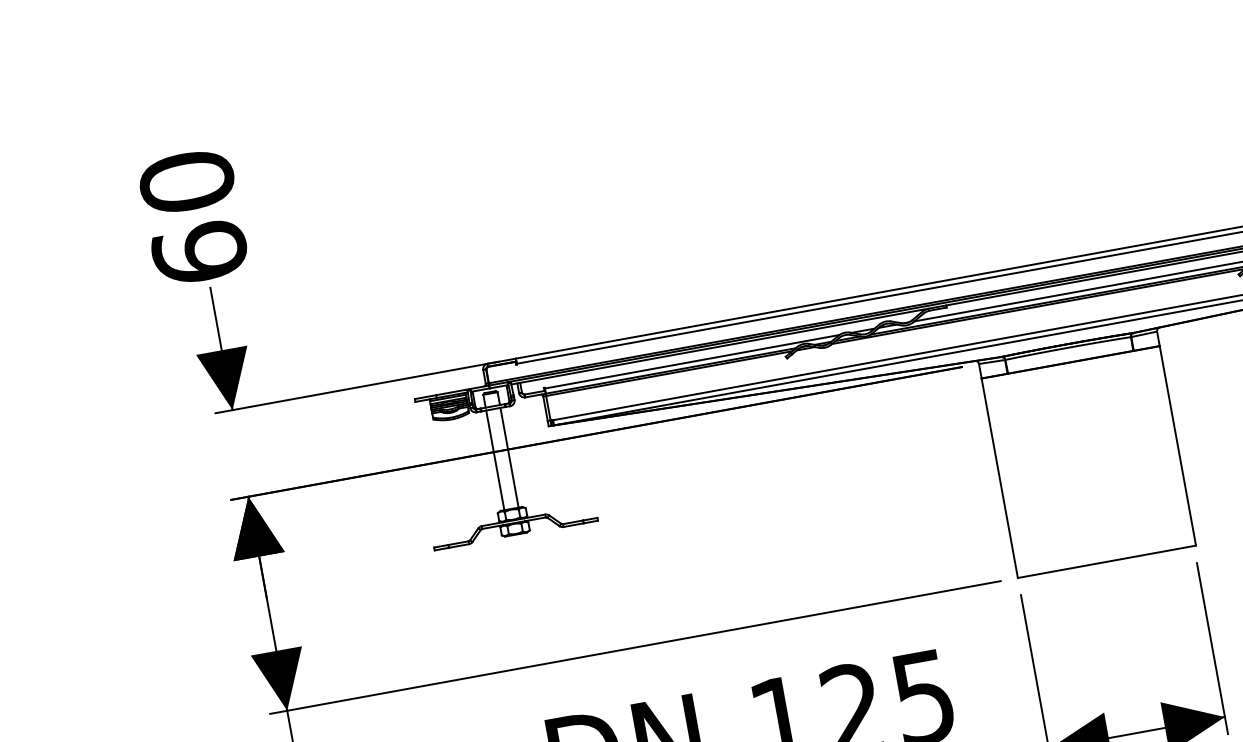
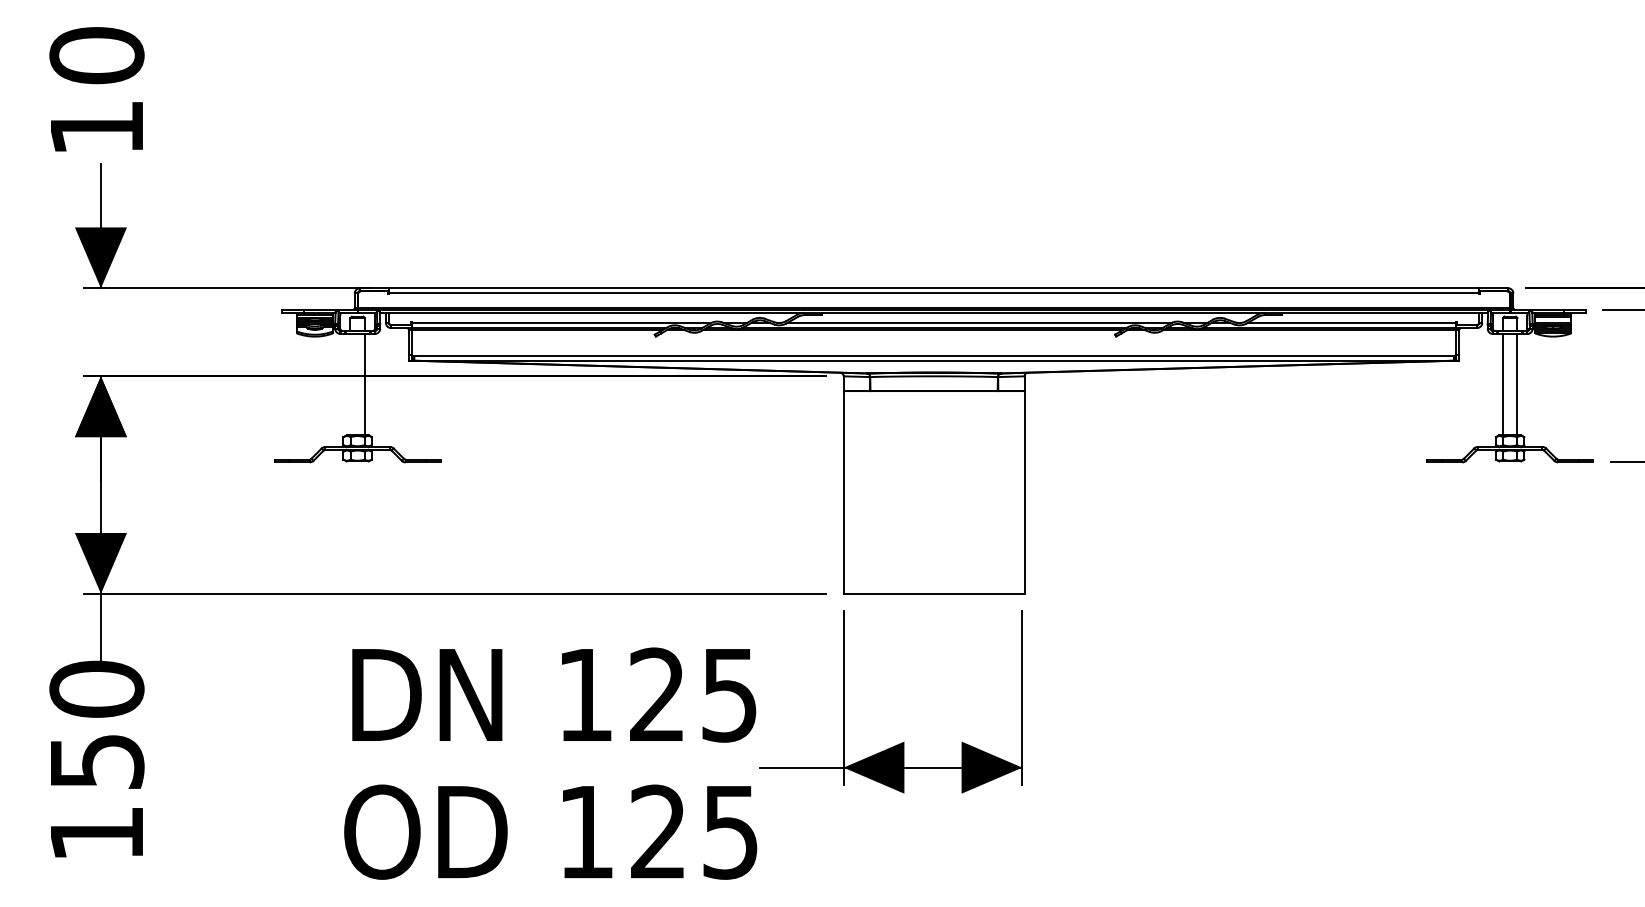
text: (199, 251) -> (96, 126), 60 -> 10
line: (495, 460) -> (350, 384), removed

